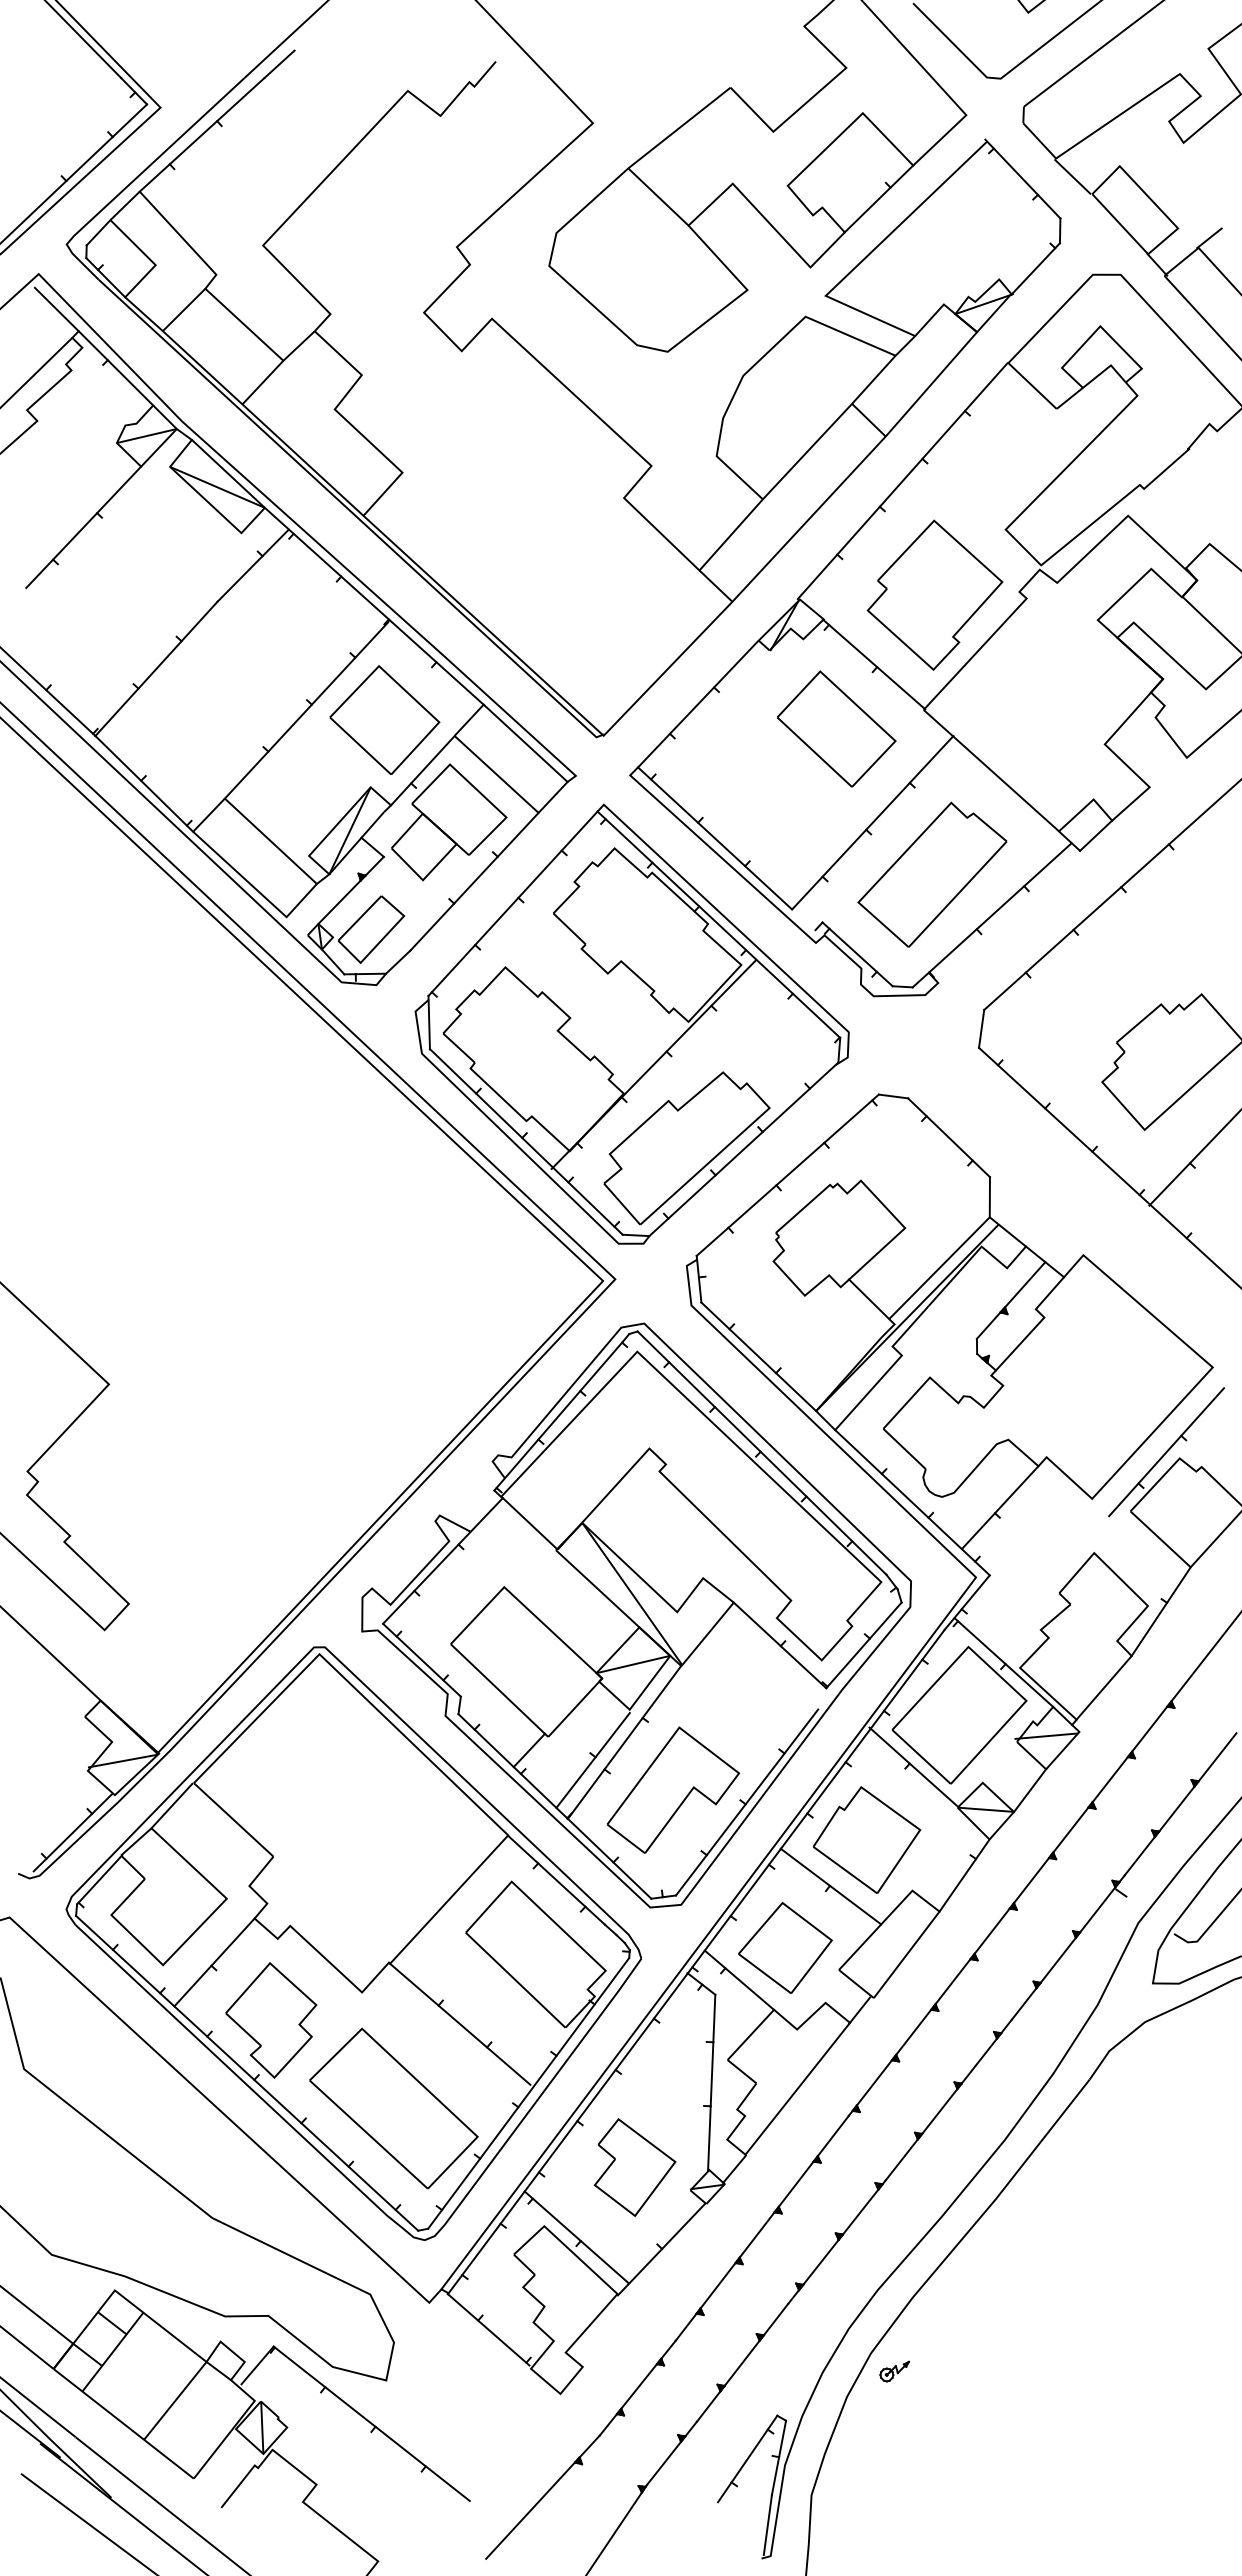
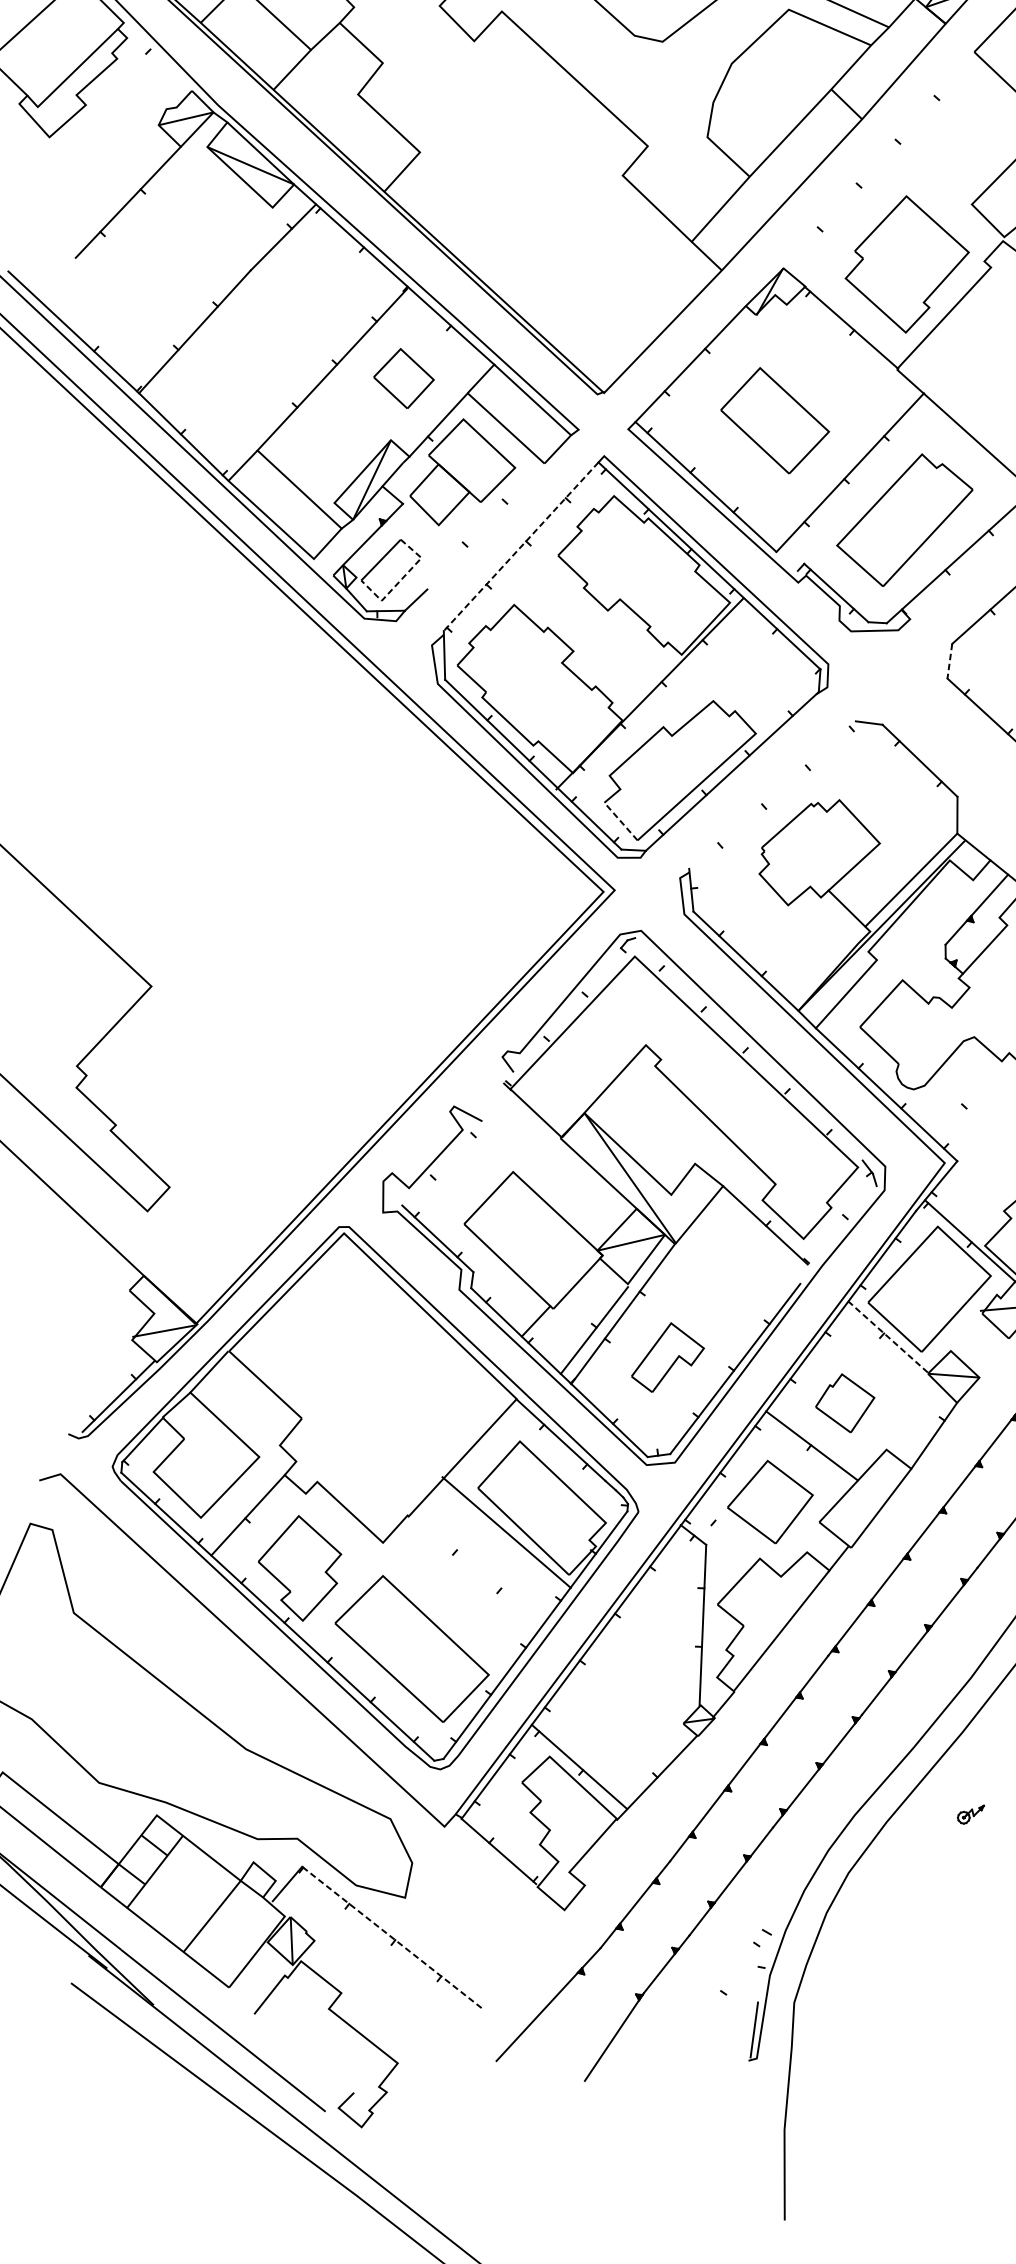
line: (115, 368) -> (157, 57), removed
line: (902, 481) -> (877, 160), removed
part: (384, 719) -> (403, 378), size x0.6
part: (836, 728) -> (775, 420), moved
line: (474, 881) -> (485, 526), removed
line: (512, 904) -> (520, 547), solid -> dashed
line: (381, 940) -> (400, 580), solid -> dashed
line: (981, 1029) -> (949, 661), solid -> dashed
line: (787, 1174) -> (772, 794), removed
line: (621, 1203) -> (620, 820), solid -> dashed
line: (558, 1416) -> (562, 1015), removed
line: (761, 1452) -> (748, 1048), removed
line: (1000, 1507) -> (967, 1099), removed
line: (442, 1560) -> (456, 1147), removed
line: (863, 1645) -> (841, 1225), removed
line: (913, 1766) -> (887, 1336), solid -> dashed
part: (673, 1789) -> (667, 1357), size x0.6
line: (1029, 1790) -> (993, 1358), removed
part: (867, 1839) -> (845, 1402), size x0.6
line: (739, 1979) -> (728, 1530), removed
line: (460, 2023) -> (506, 1531), moved
part: (634, 2167) -> (632, 1702), removed
part: (894, 2371) -> (970, 1814), moved
line: (371, 2423) -> (391, 1937), solid -> dashed
line: (778, 2457) -> (764, 1968), removed
line: (747, 2458) -> (735, 1969), removed

